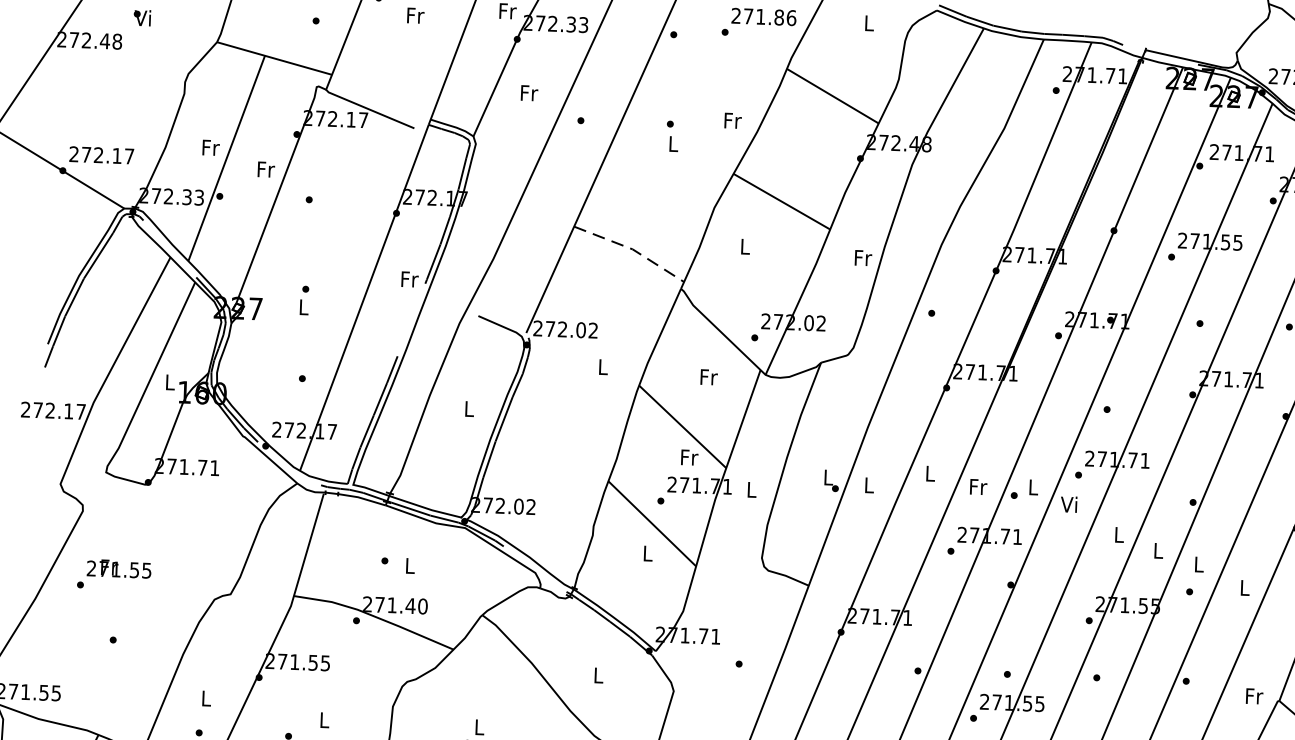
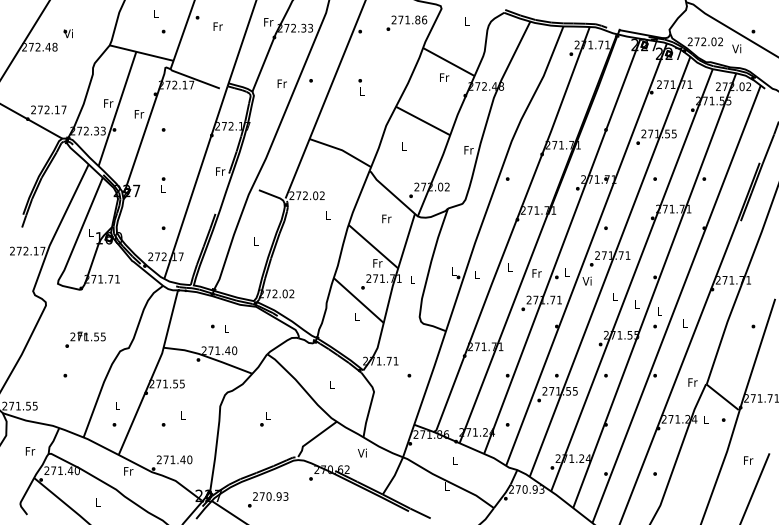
text: (528, 92) -> (281, 83), moved
text: (732, 120) -> (444, 77), moved
line: (633, 249) -> (342, 150), dashed -> solid
text: (114, 574) -> (85, 339), moved

